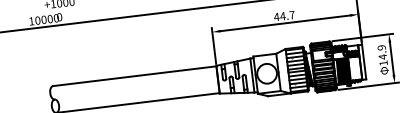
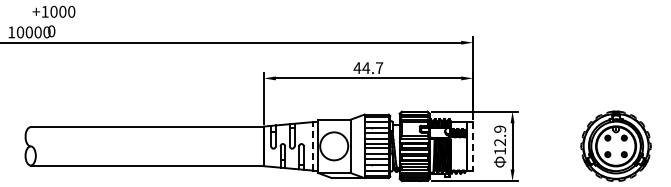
text: (382, 57) -> (499, 142), 14.9 -> 12.9
line: (363, 62) -> (472, 146), solid -> dashed
line: (252, 74) -> (313, 145), solid -> dashed

